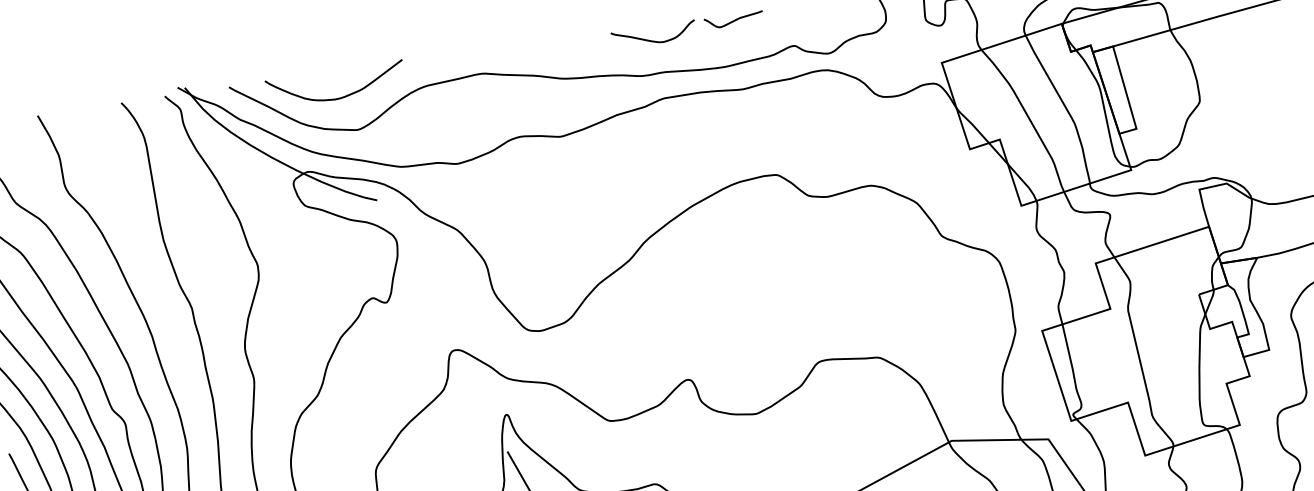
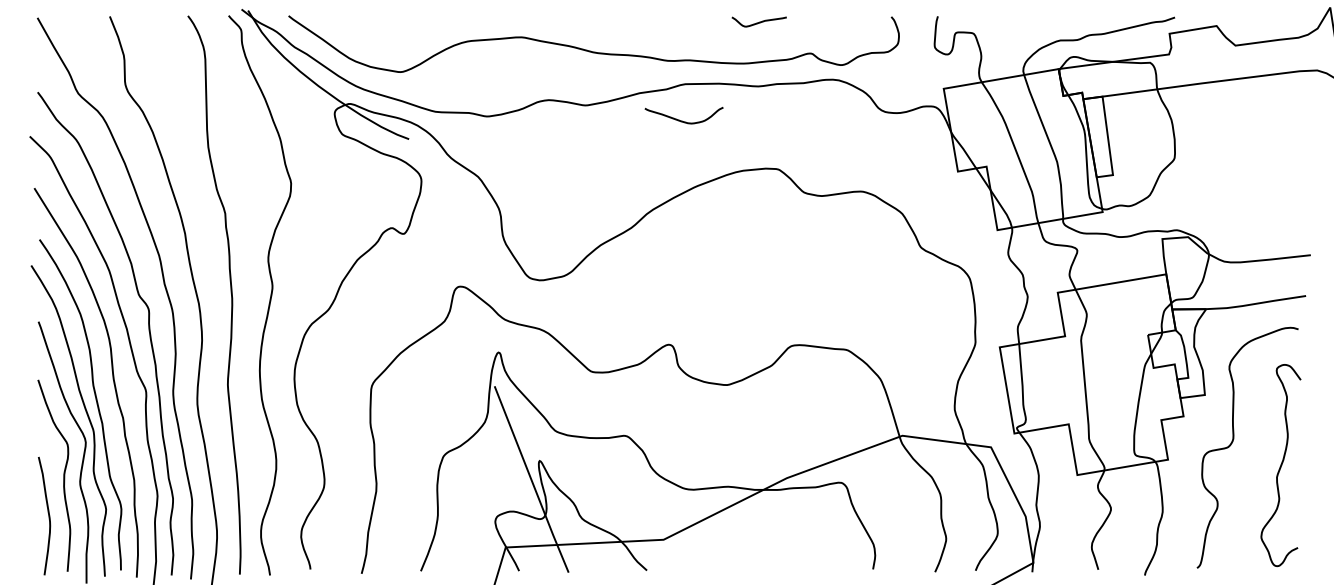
curve: (652, 40) -> (682, 120), moved
curve: (341, 96) -> (390, 39), removed

